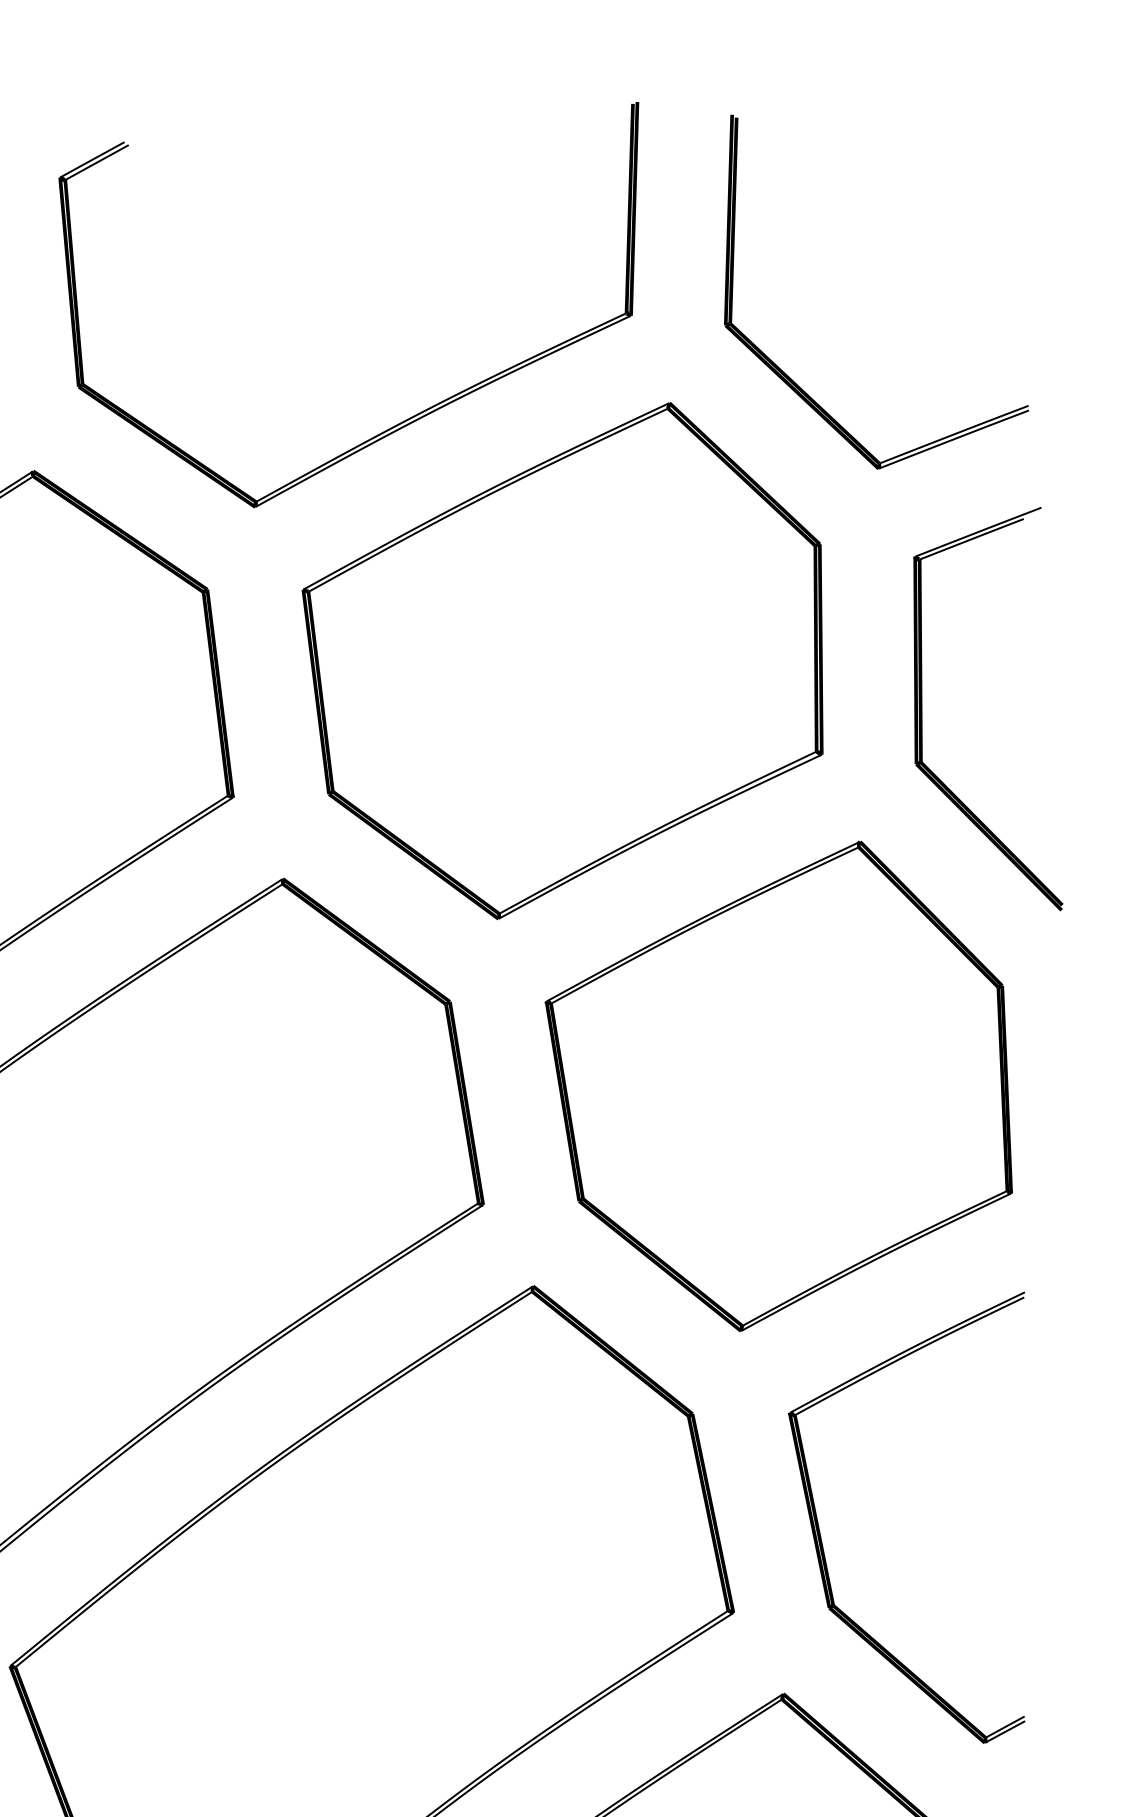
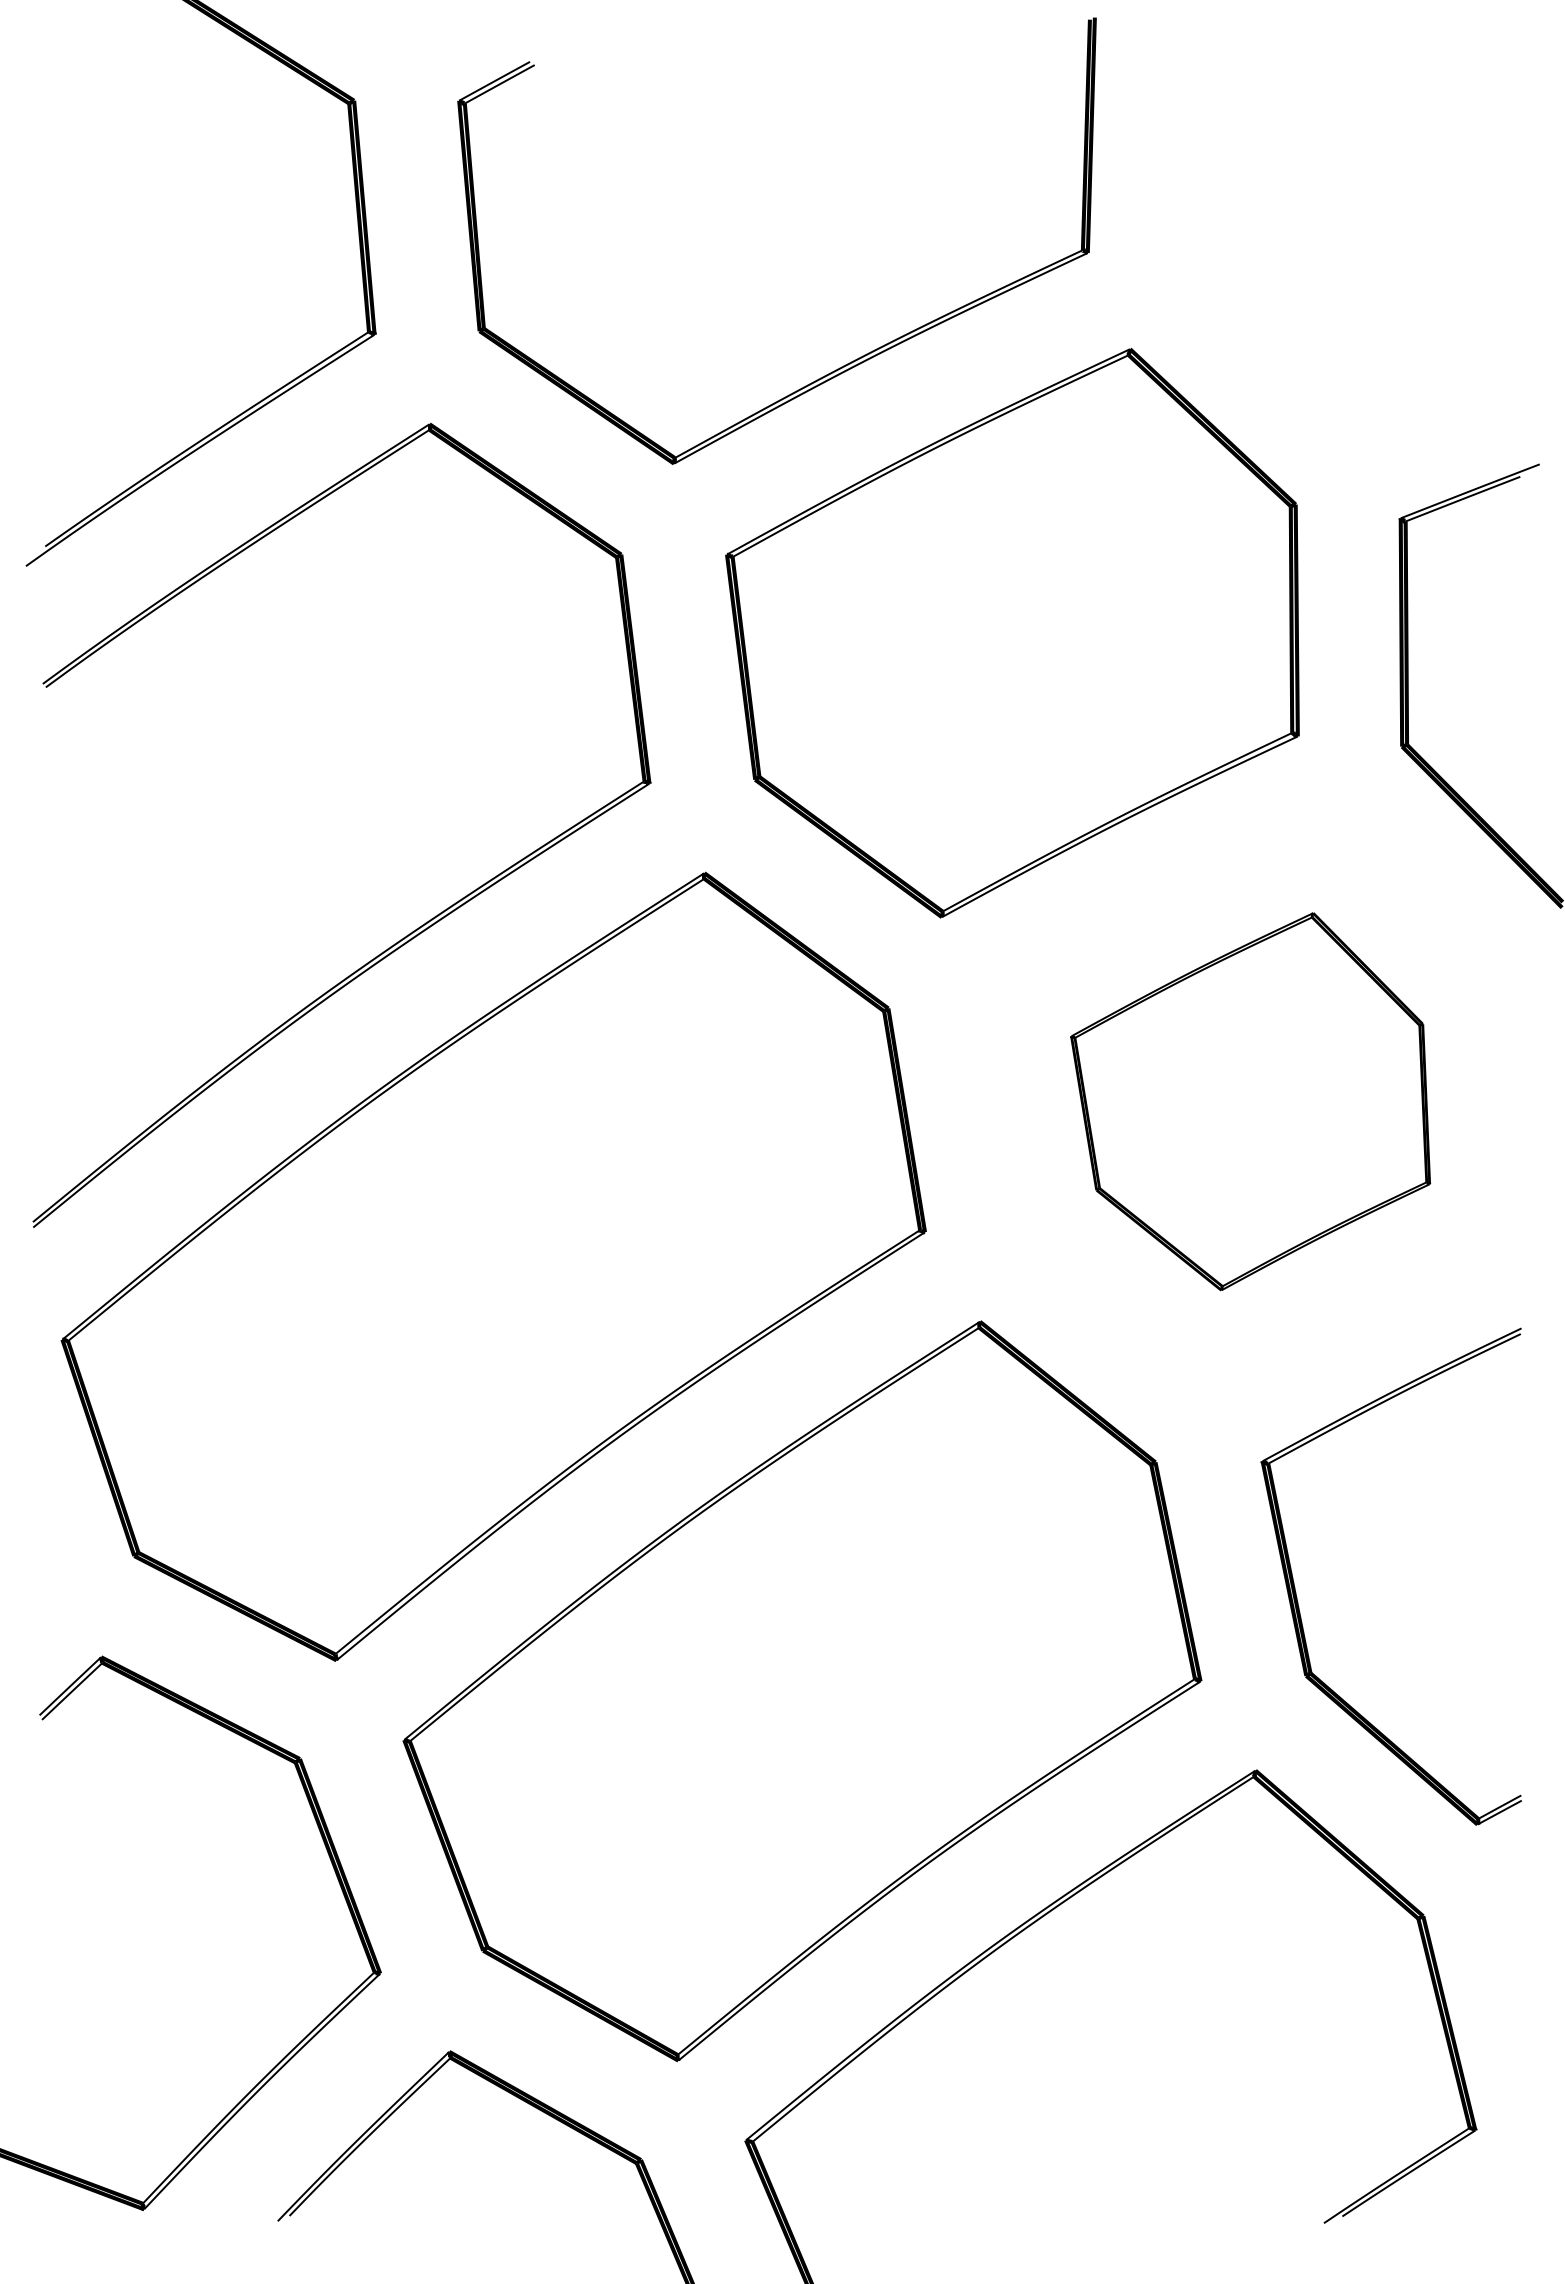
part: (796, 382) -> (1269, 326), removed
part: (778, 1086) -> (1250, 1101), size x0.7

